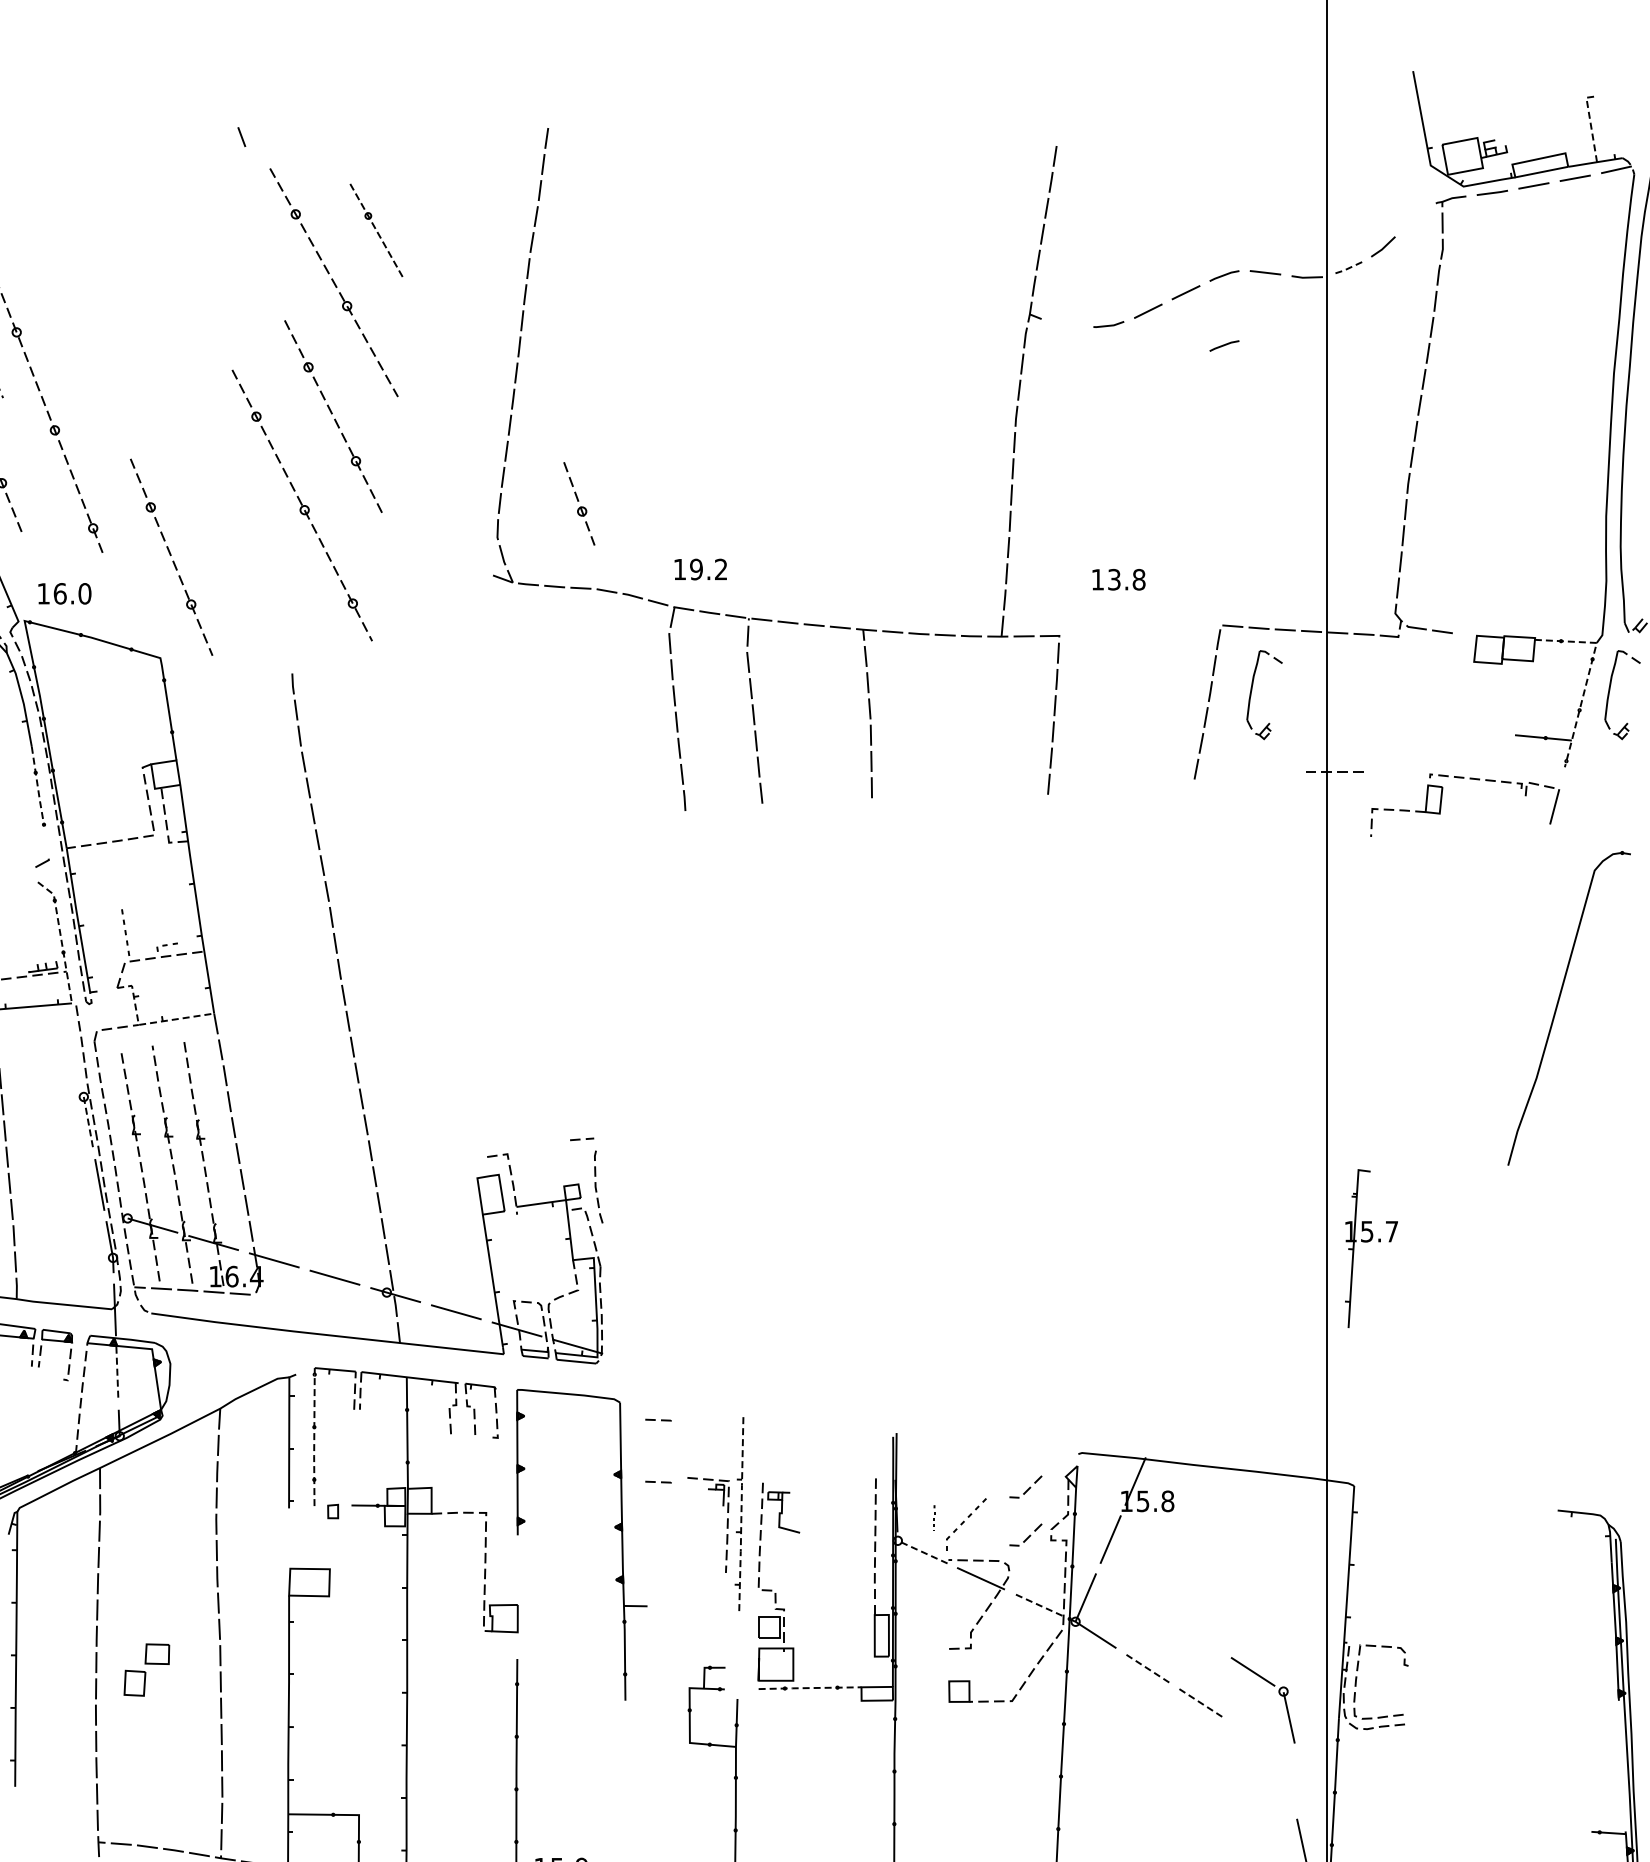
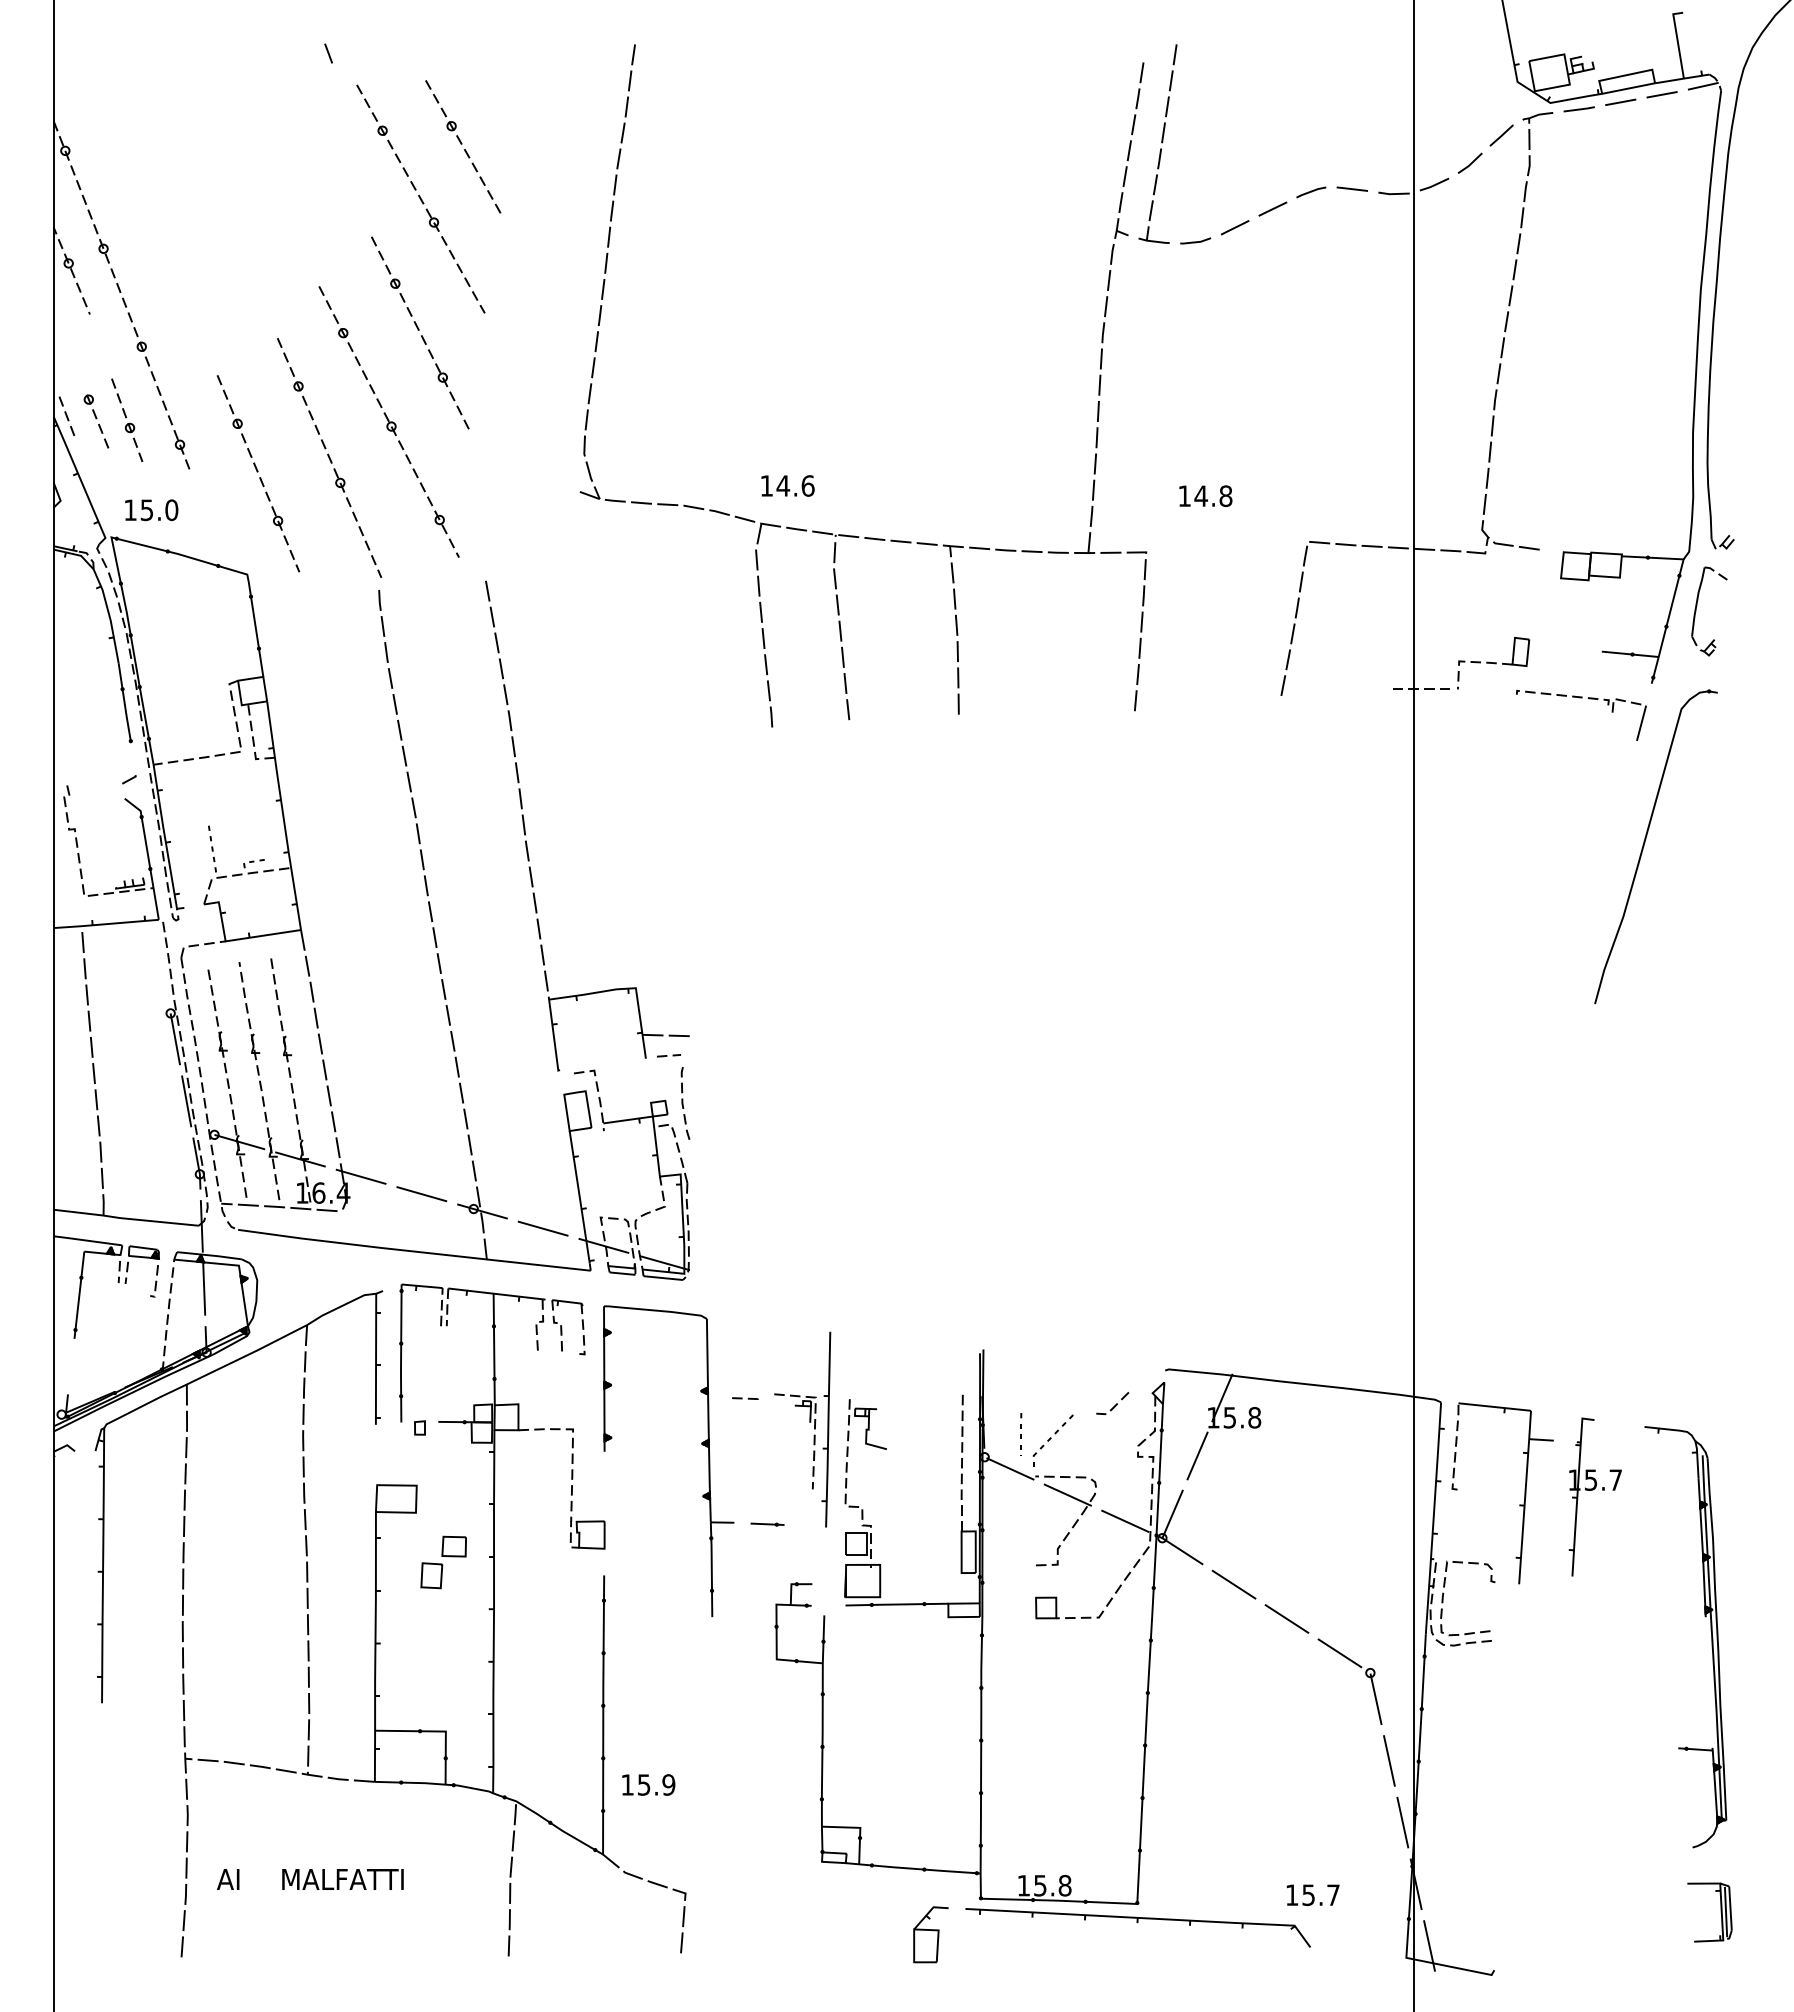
line: (1590, 124) -> (1677, 40), dashed -> solid
line: (1414, 219) -> (1501, 135), added
part: (1070, 227) -> (1157, 143), added
part: (376, 230) -> (463, 146), size x1.43
line: (1347, 269) -> (1434, 185), dashed -> solid
line: (1224, 346) -> (1311, 262), removed
part: (579, 503) -> (127, 419), moved
part: (242, 541) -> (329, 457), added
text: (708, 569) -> (795, 485), 19.2 -> 14.6
text: (1113, 580) -> (1200, 496), 13.8 -> 14.8
text: (59, 594) -> (146, 510), 16.0 -> 15.0
line: (1588, 676) -> (1675, 592), dashed -> solid
part: (1252, 690) -> (1339, 606), removed
line: (37, 788) -> (124, 704), dashed -> solid
part: (1406, 810) -> (1493, 662), moved
part: (438, 911) -> (525, 827), added
line: (61, 939) -> (148, 855), dashed -> solid
part: (1558, 1004) -> (1645, 842), moved
line: (148, 1023) -> (235, 939), dashed -> solid
line: (88, 1123) -> (175, 1039), dashed -> solid
part: (1369, 1242) -> (1593, 1490), moved
line: (117, 1373) -> (204, 1289), dashed -> solid
line: (660, 1420) -> (747, 1336), removed
line: (314, 1438) -> (401, 1354), dashed -> solid
line: (741, 1513) -> (828, 1429), dashed -> solid
part: (934, 1518) -> (1021, 1434), size x1.67
part: (1025, 1535) -> (1112, 1451), removed
line: (922, 1552) -> (1009, 1468), dashed -> solid
part: (1432, 1588) -> (1519, 1504), added
line: (1037, 1605) -> (1124, 1521), dashed -> solid
part: (680, 1608) -> (767, 1524), added
line: (1146, 1668) -> (1233, 1584), dashed -> solid
part: (146, 1670) -> (443, 1562), moved
line: (810, 1688) -> (897, 1604), dashed -> solid
part: (1278, 1694) -> (1365, 1675), moved
line: (1199, 1702) -> (1286, 1618), dashed -> solid

